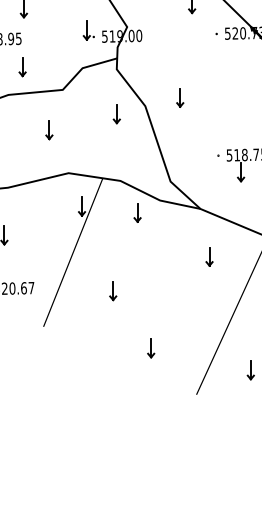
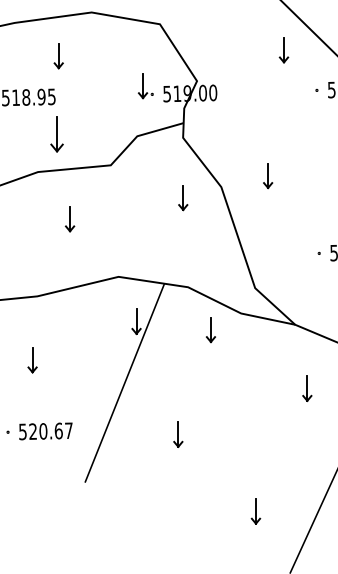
part: (22, 67) -> (56, 135), size x1.4
part: (49, 130) -> (70, 219), moved
part: (151, 348) -> (256, 511), moved

